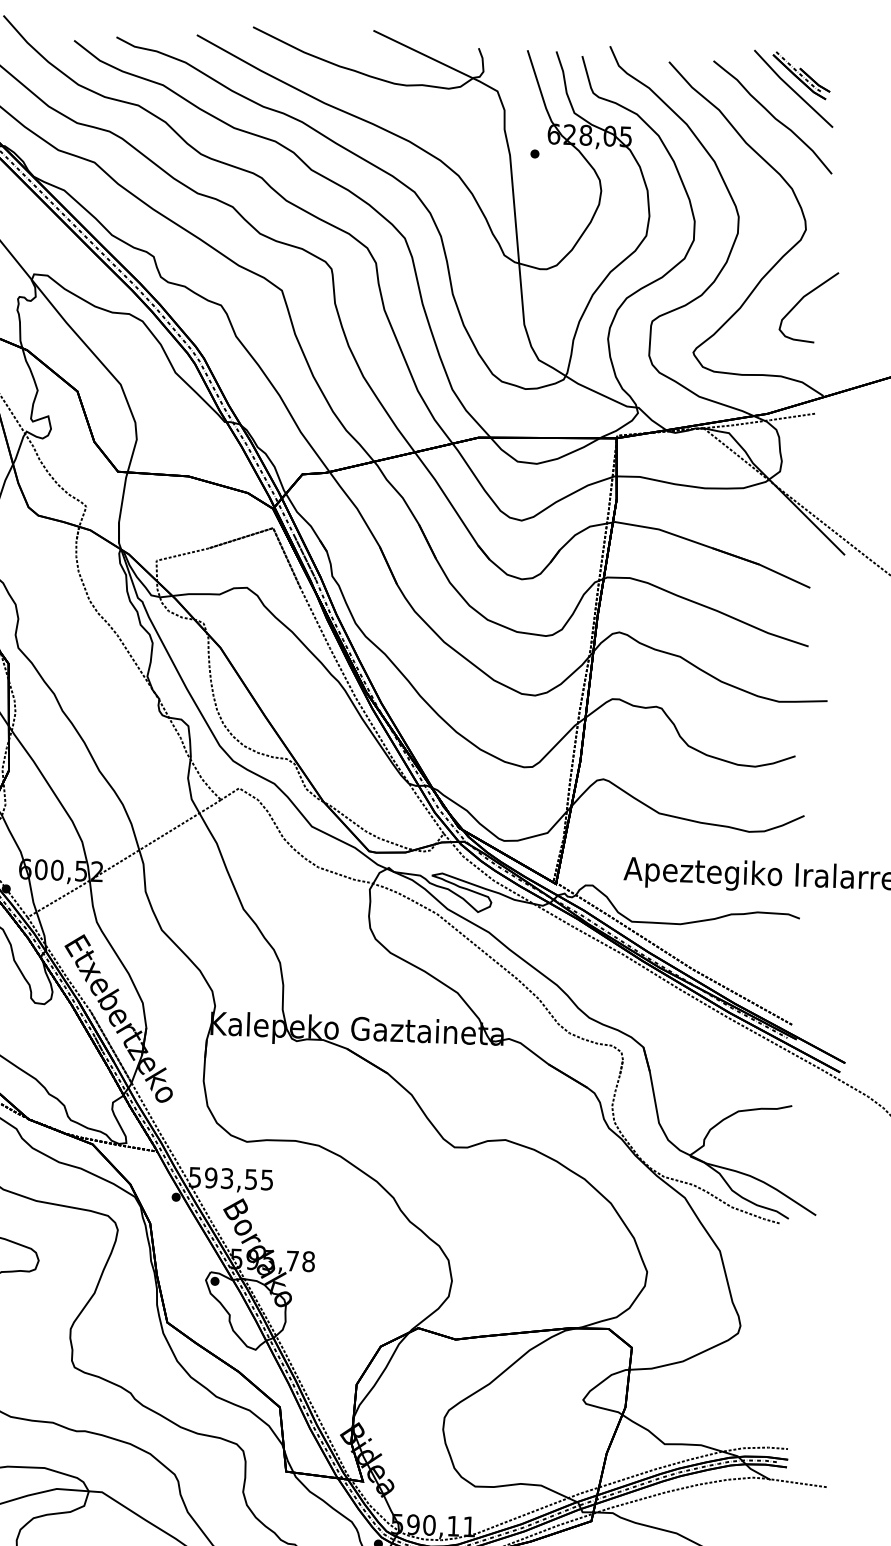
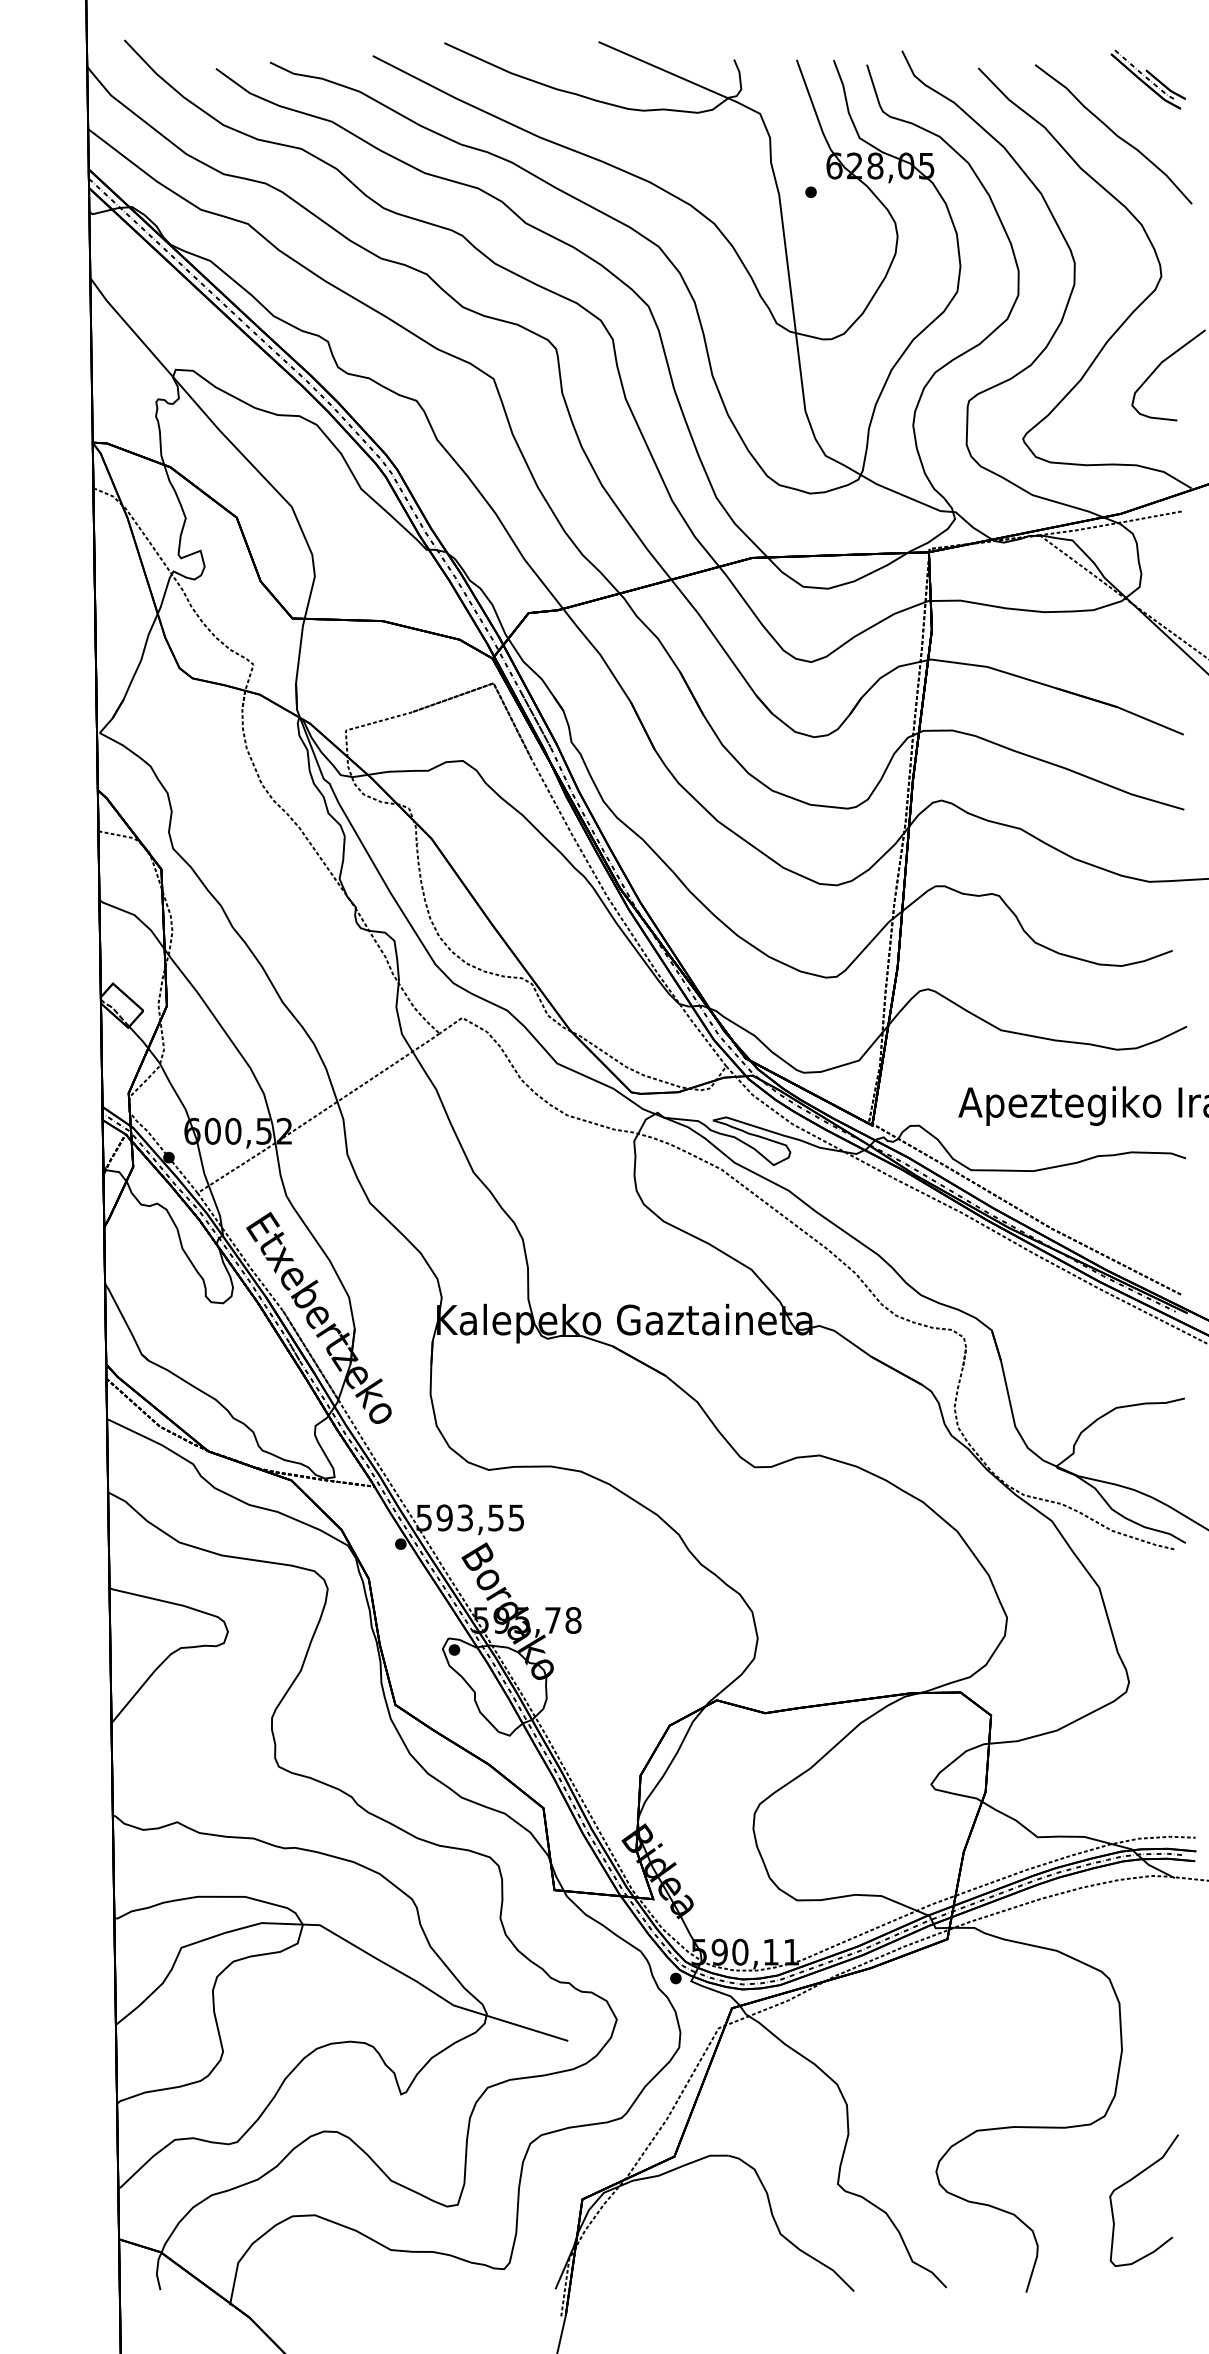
line: (792, 88) -> (1137, 96), removed

